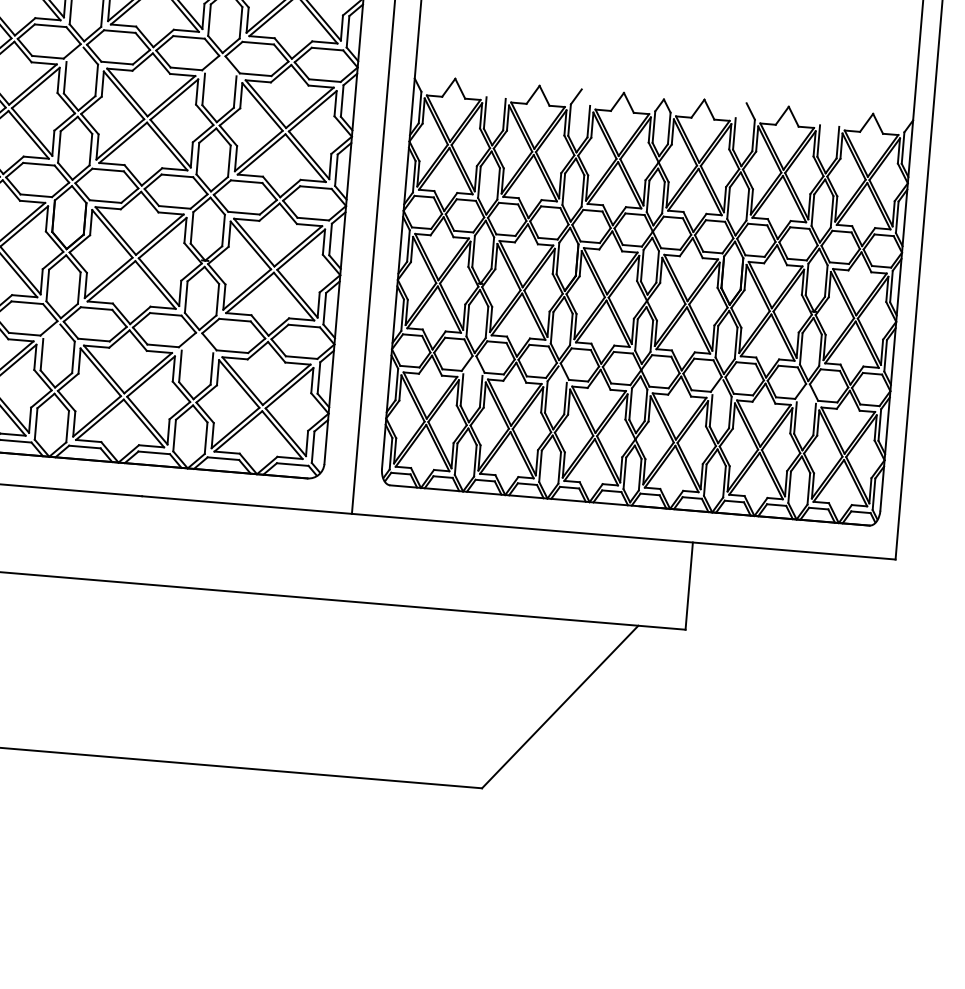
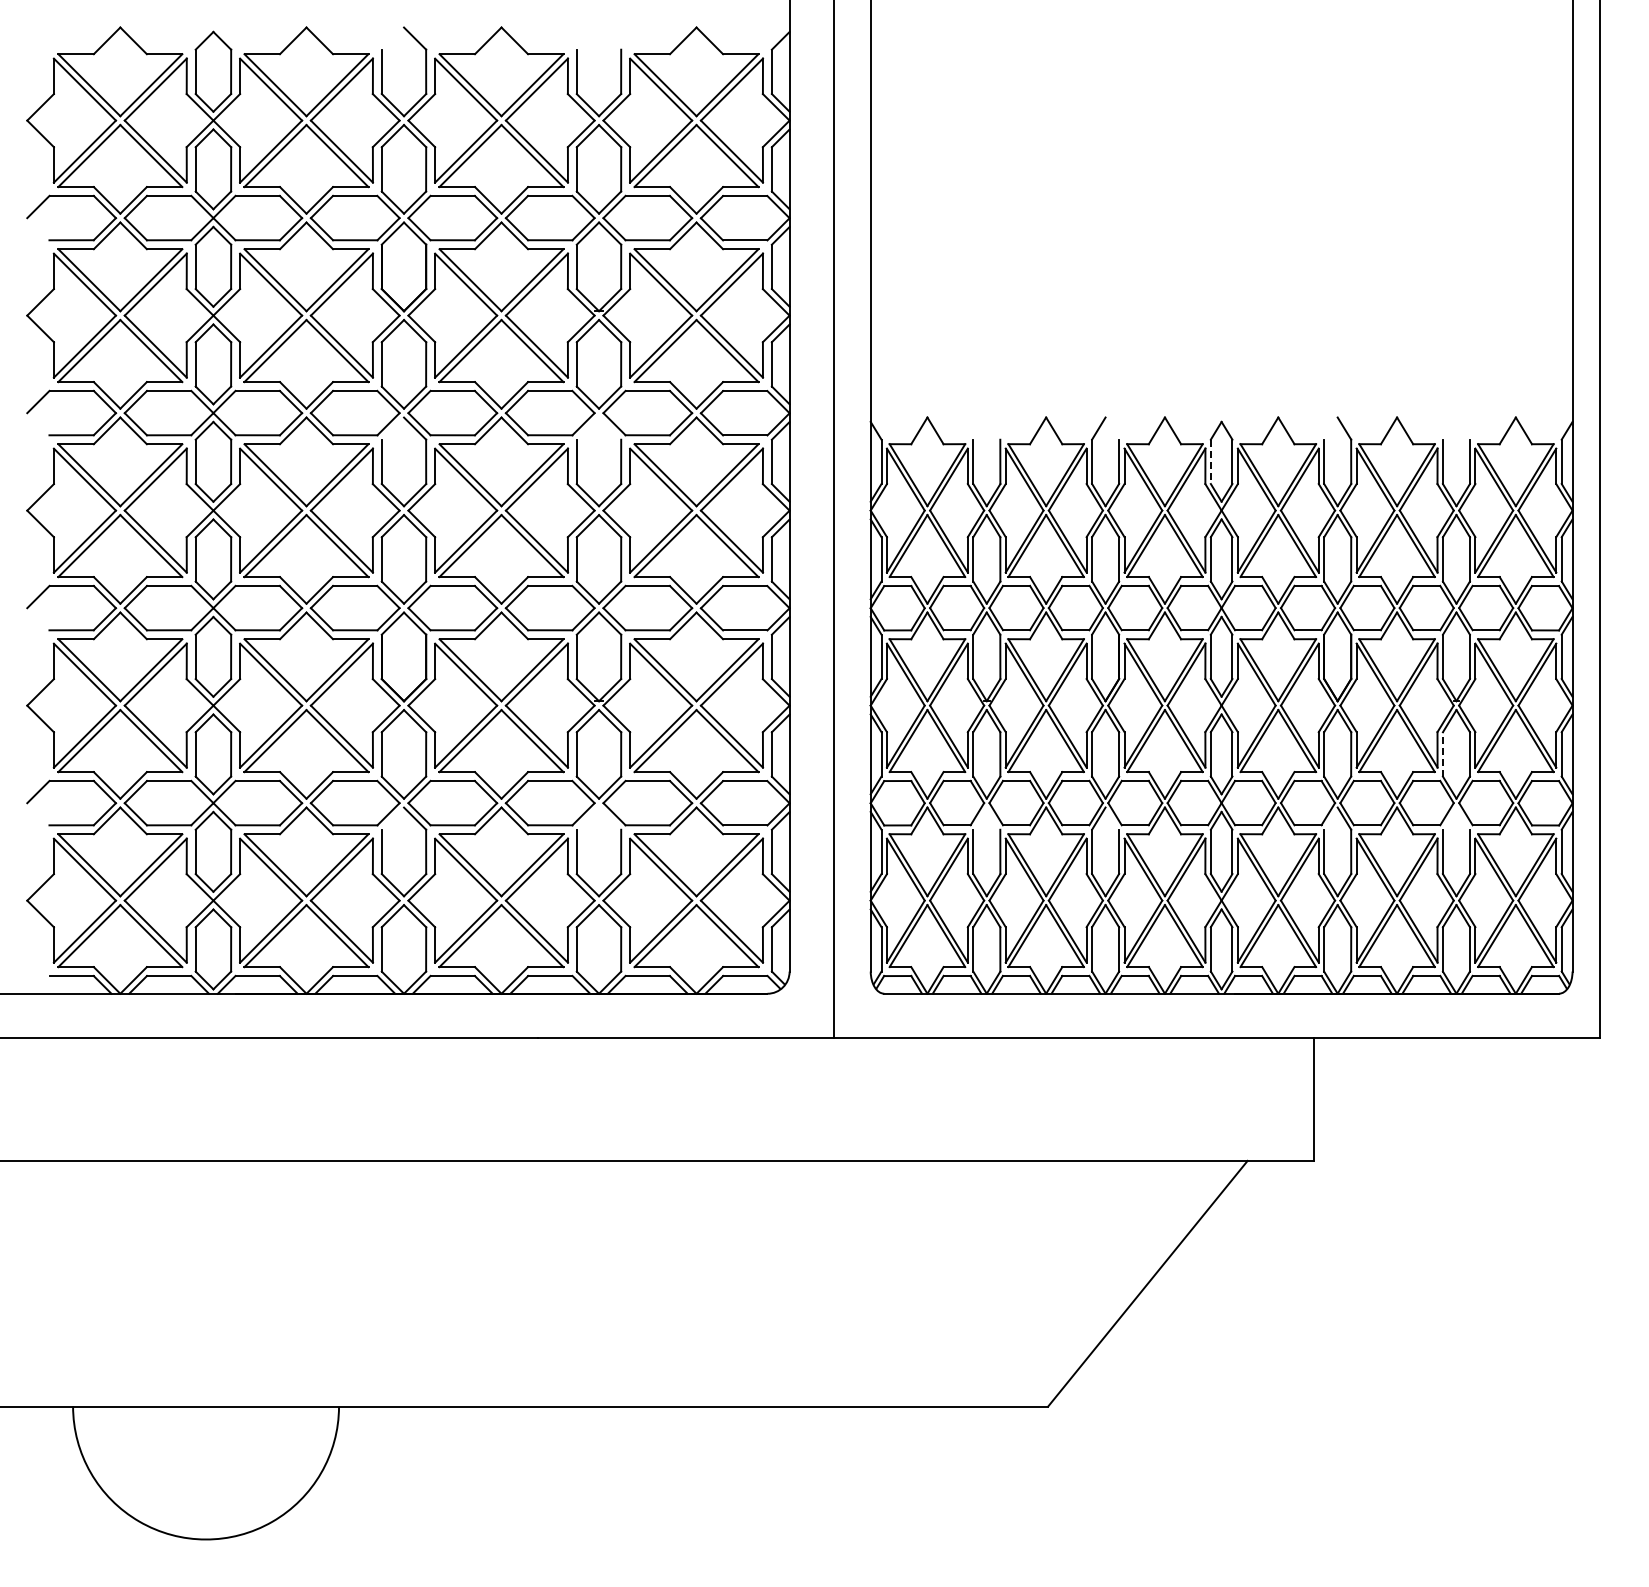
line: (653, 127) -> (1210, 462), solid -> dashed
line: (801, 348) -> (1442, 753), solid -> dashed

